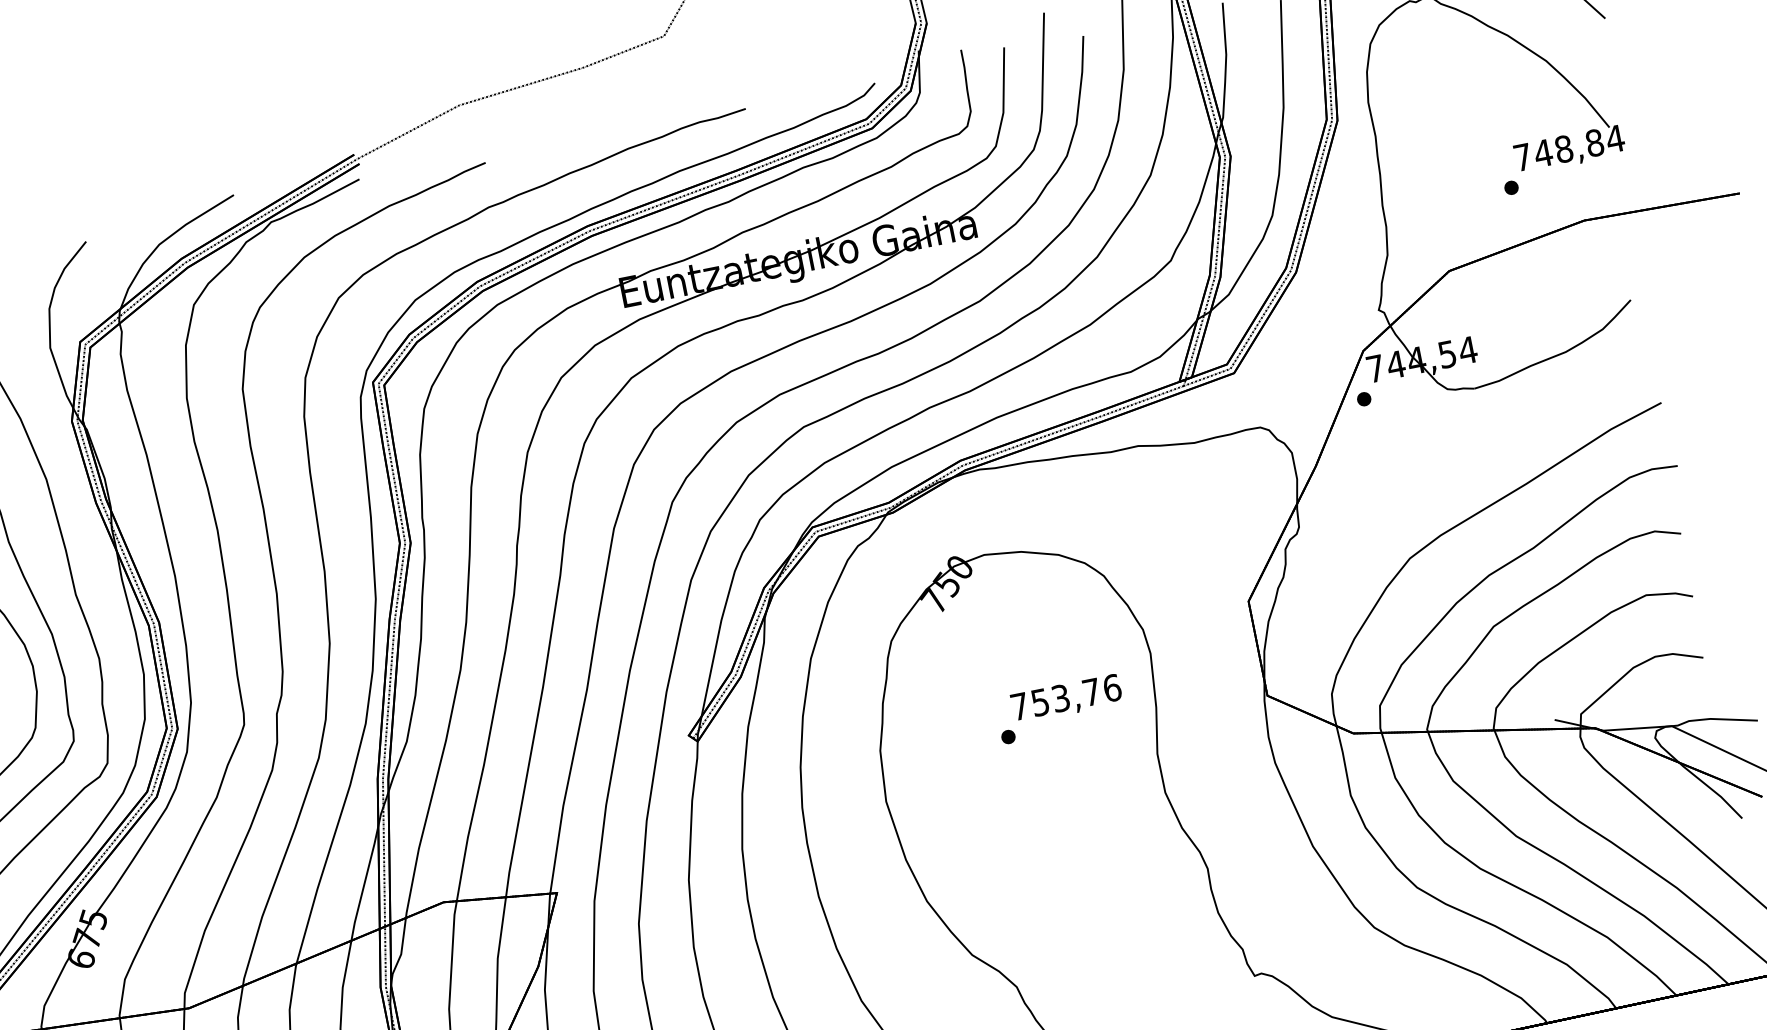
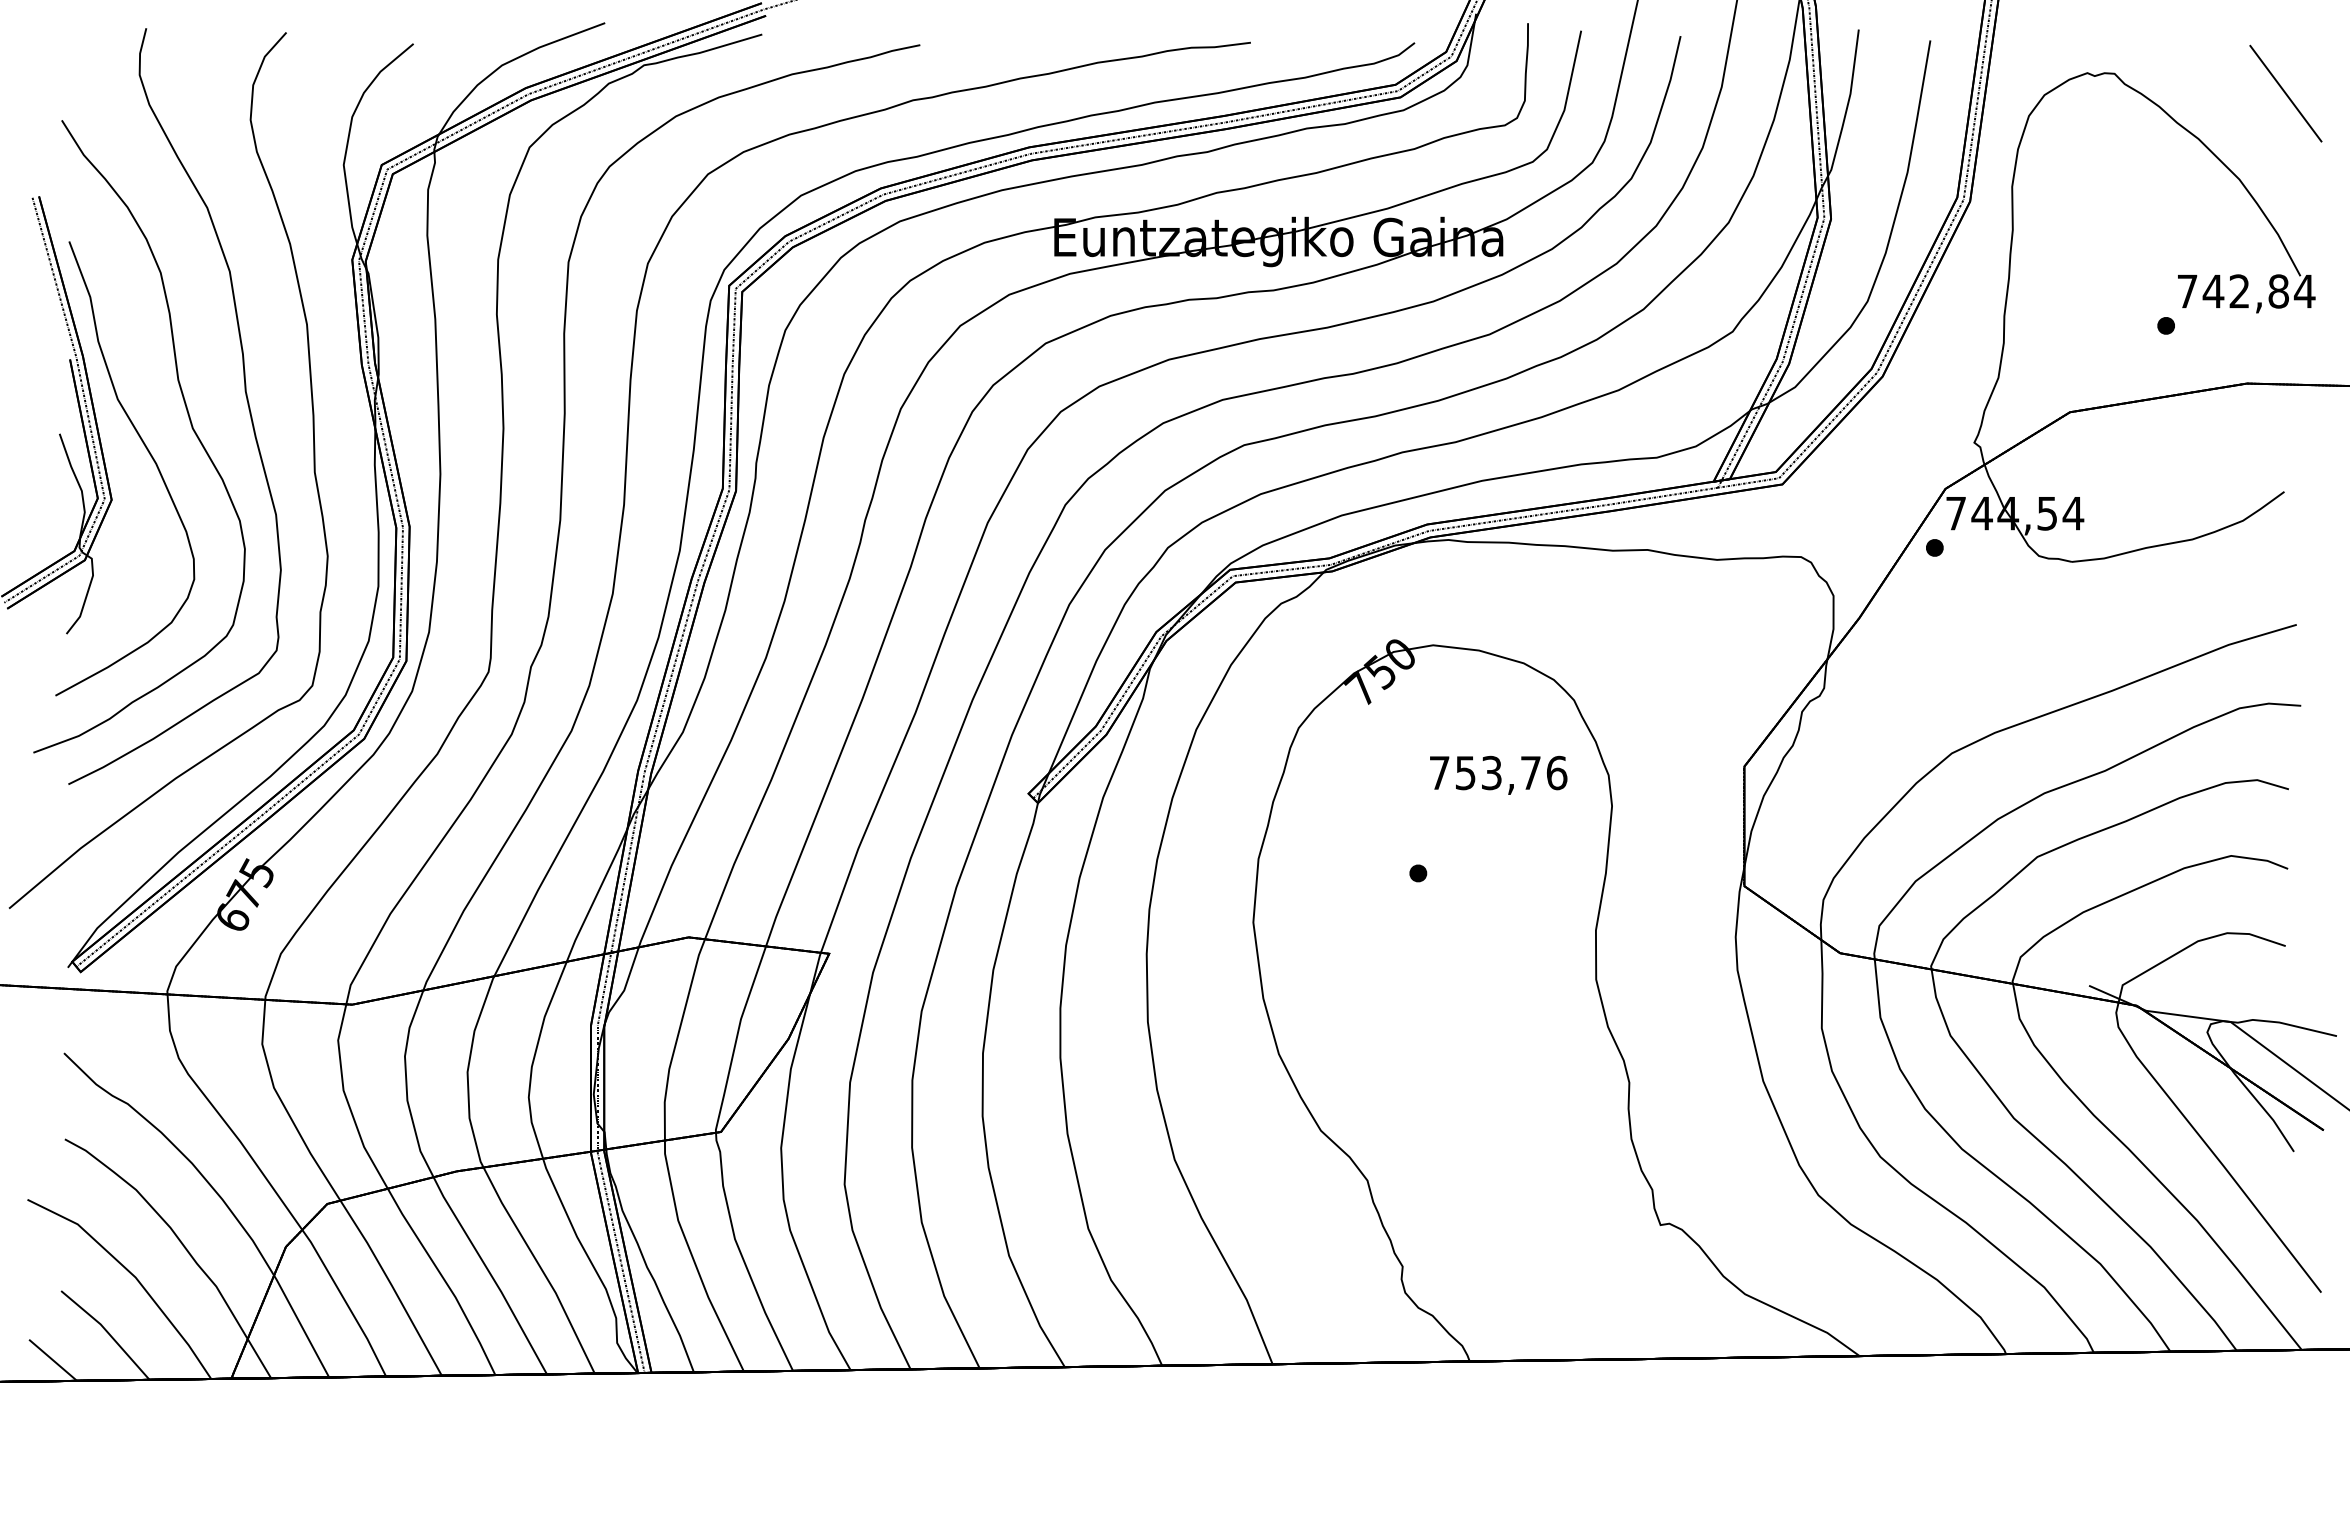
text: (1563, 149) -> (2239, 291), 748,84 -> 742,84
text: (1066, 698) -> (1498, 774), moved

